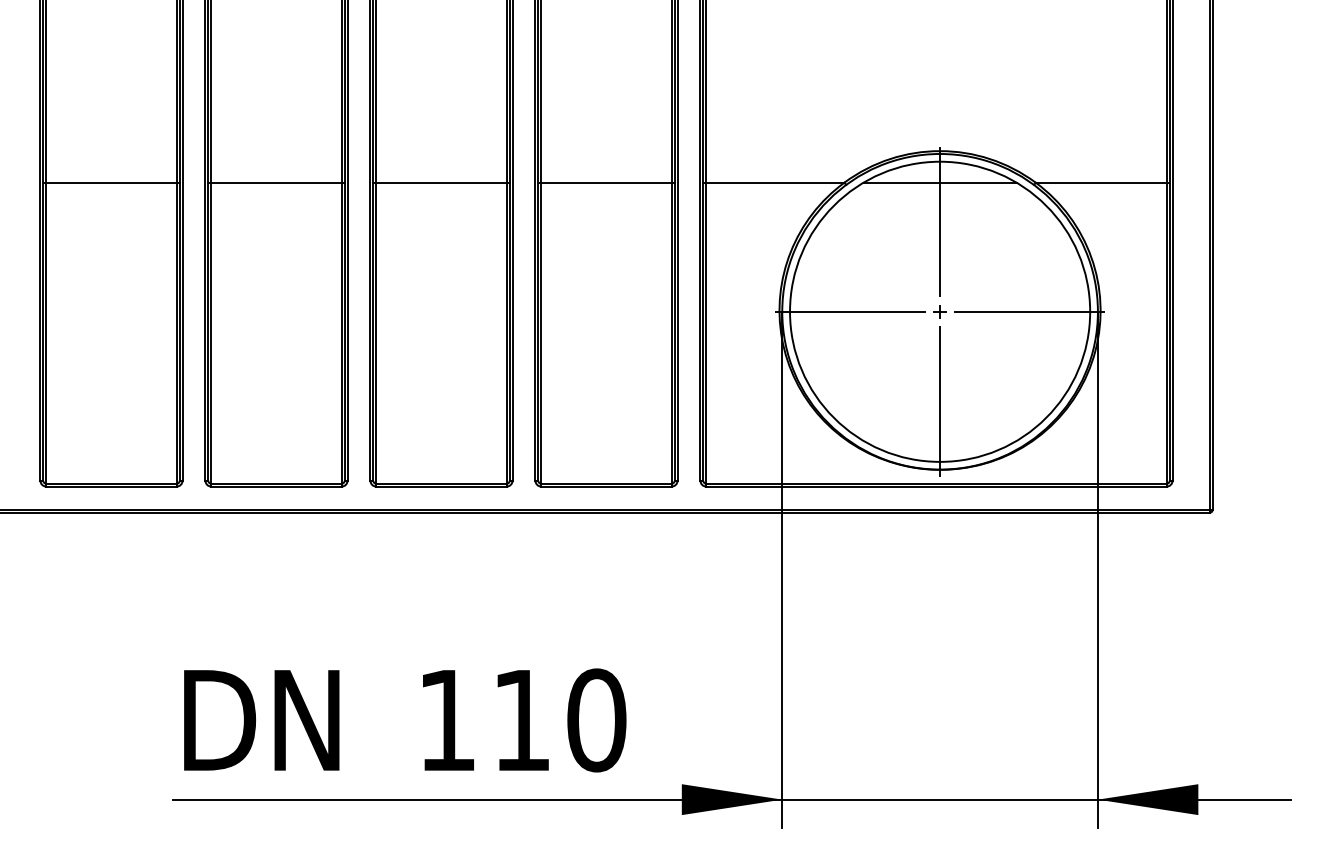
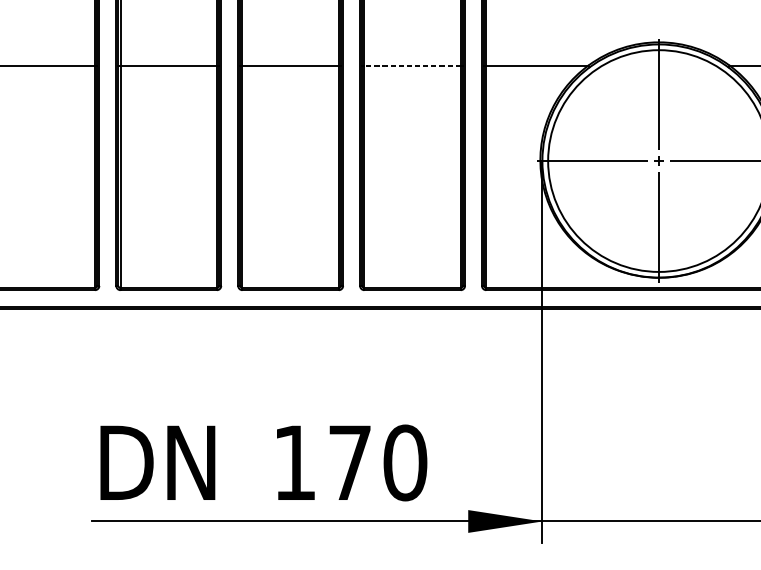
line: (606, 182) -> (412, 65), solid -> dashed
line: (939, 182) -> (658, 65), removed
text: (521, 720) -> (349, 463), 110 -> 170

